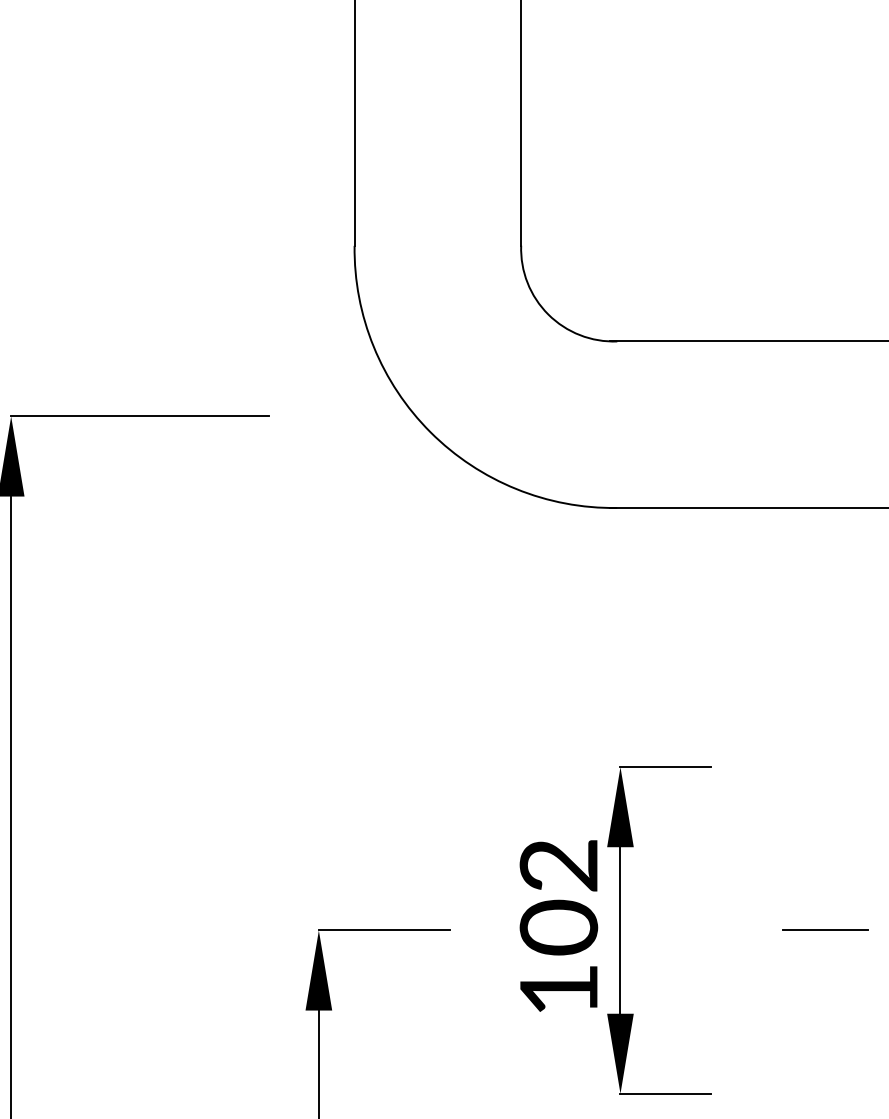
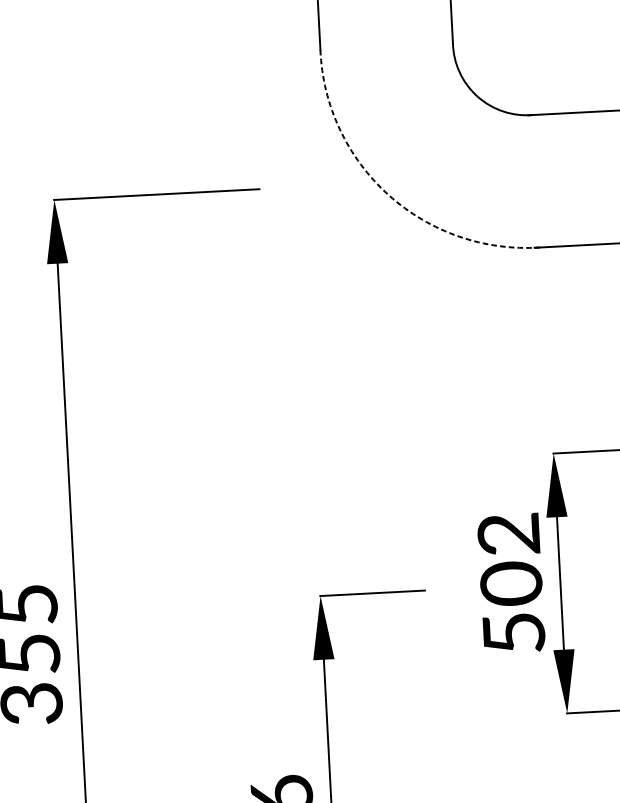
arc: (430, 432) -> (388, 195), solid -> dashed
text: (559, 990) -> (514, 633), 102 -> 502

